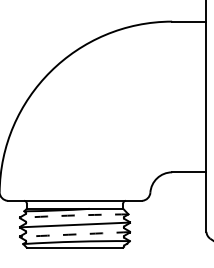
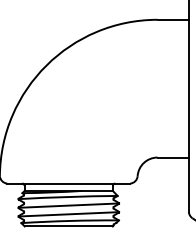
arc: (74, 215) -> (68, 196), dashed -> solid
arc: (75, 234) -> (69, 214), dashed -> solid

